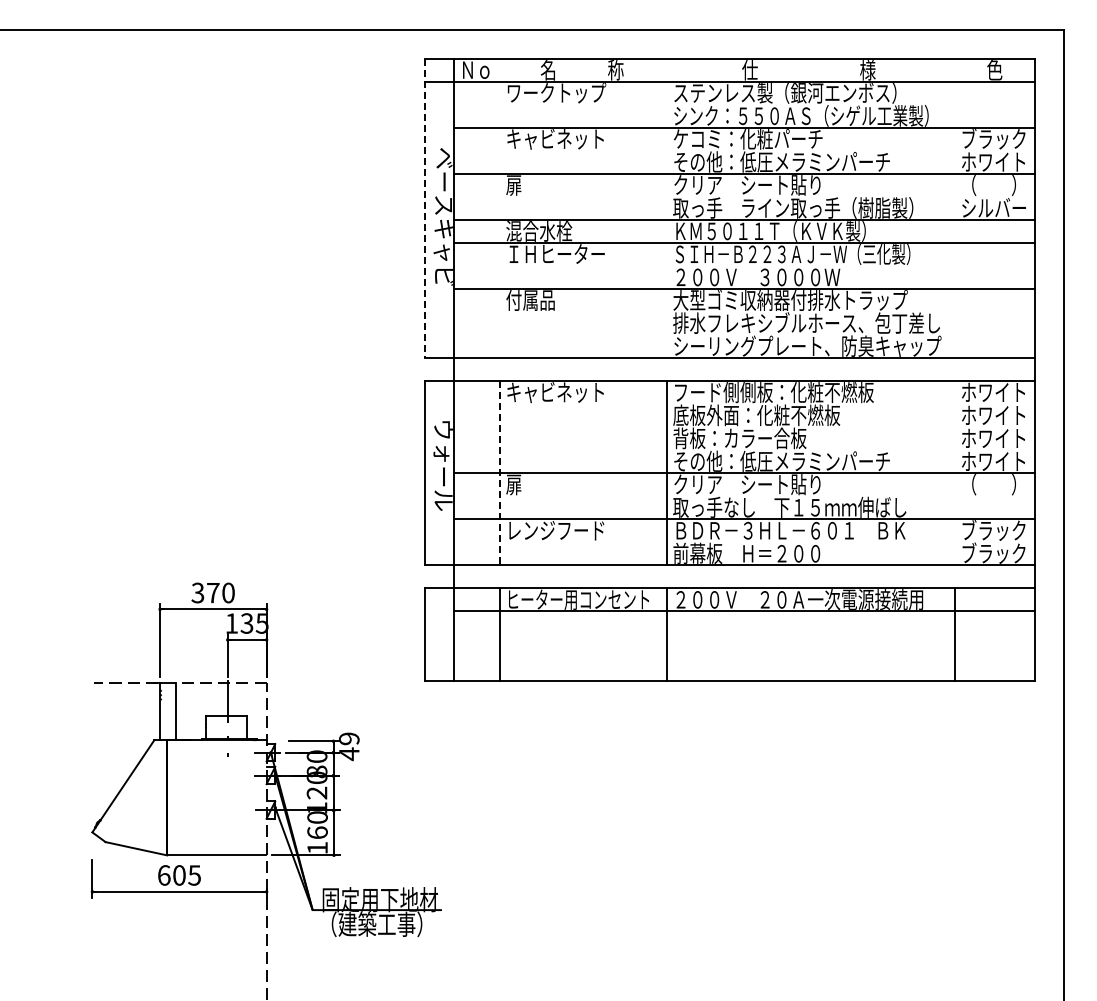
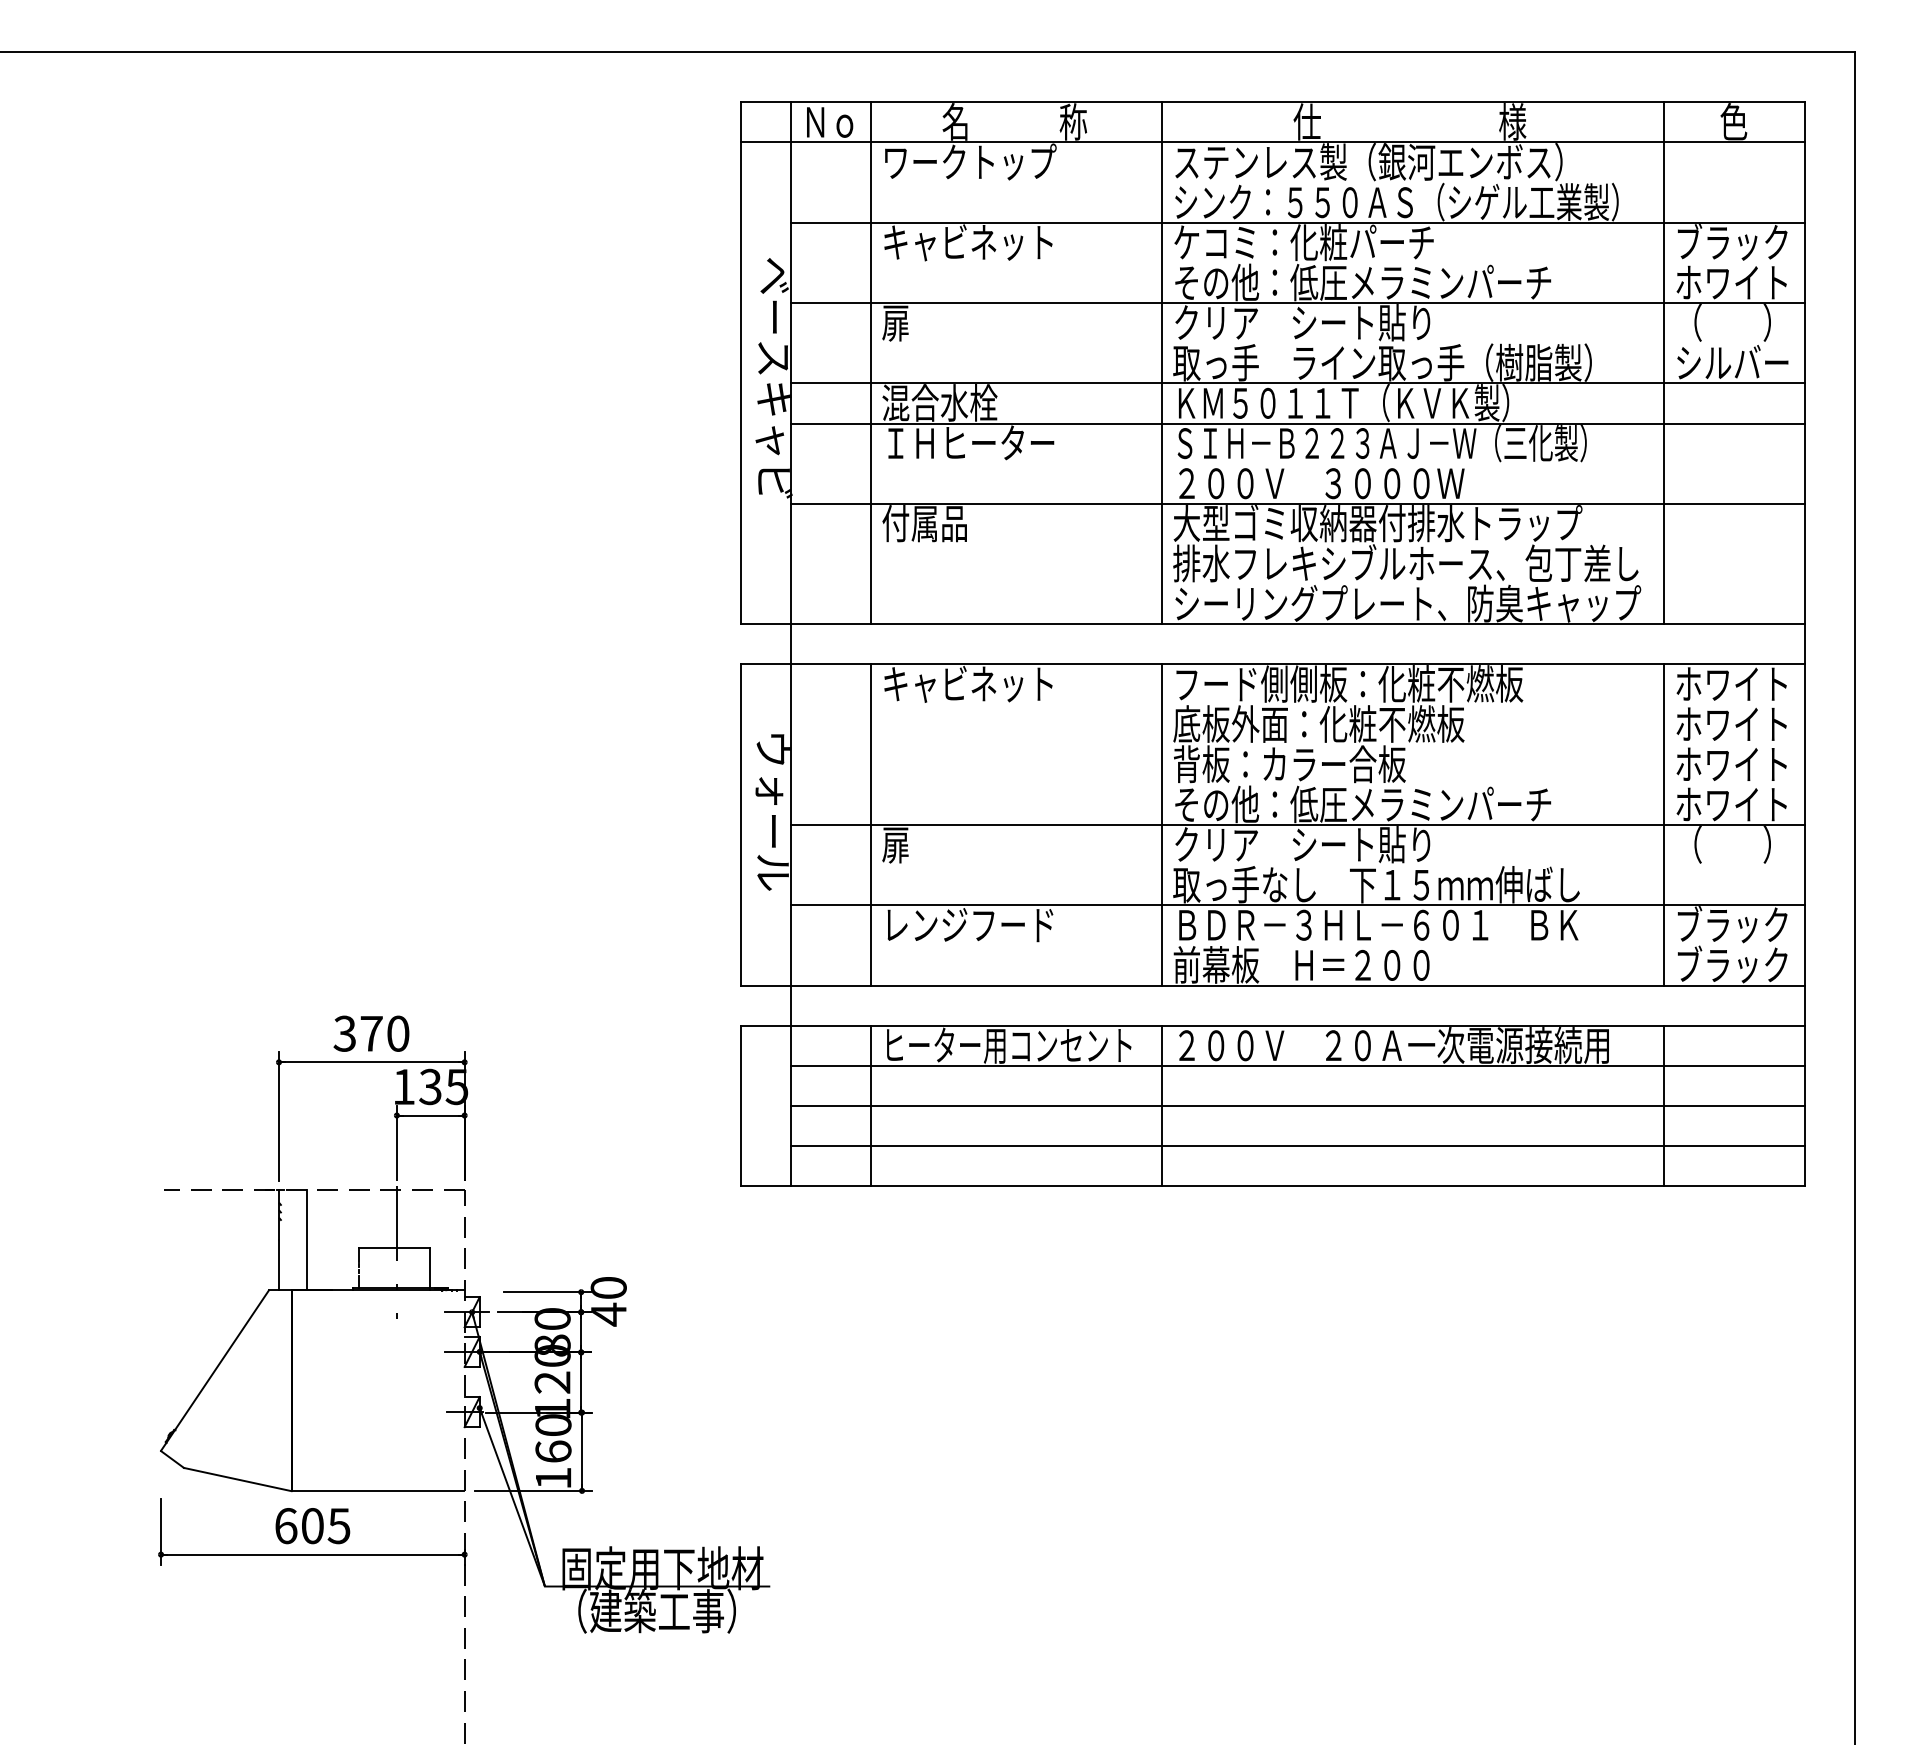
line: (424, 208) -> (739, 363), dashed -> solid
line: (499, 208) -> (870, 363), added
line: (666, 208) -> (1161, 363), added
line: (954, 208) -> (1663, 363), added
line: (499, 473) -> (870, 825), dashed -> solid
line: (954, 473) -> (1663, 825), added
line: (744, 634) -> (1297, 1106), added
line: (744, 657) -> (1297, 1146), added
text: (349, 738) -> (609, 1287), 49 -> 40

